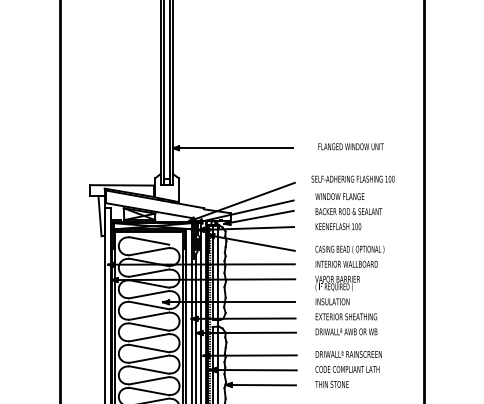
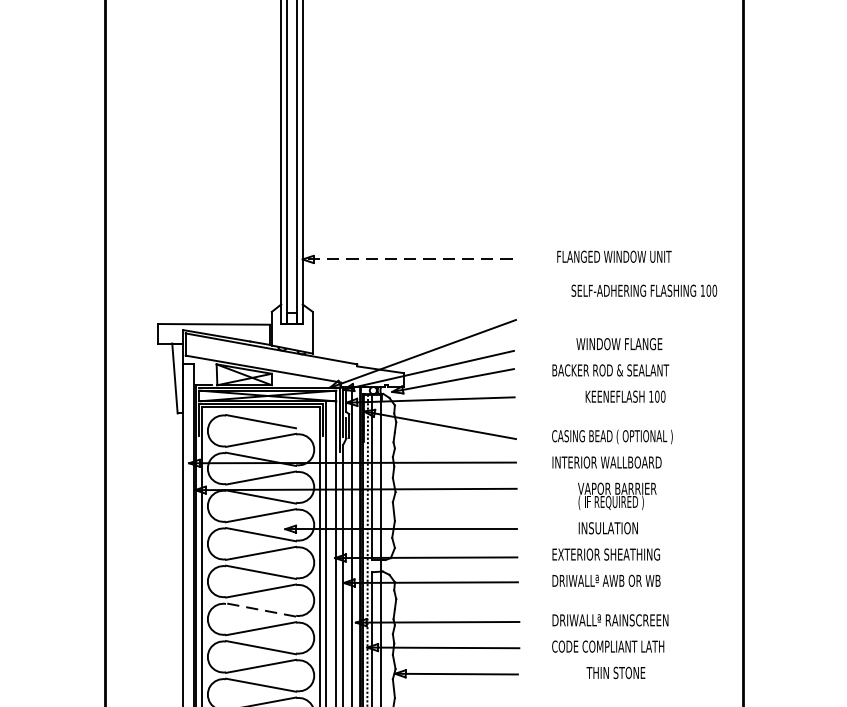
line: (233, 148) -> (408, 259), solid -> dashed
text: (352, 178) -> (643, 289), moved
text: (339, 196) -> (618, 343), moved
text: (338, 226) -> (625, 396), moved
text: (337, 290) -> (616, 508), moved
line: (148, 348) -> (259, 609), solid -> dashed
text: (331, 384) -> (615, 672), moved

